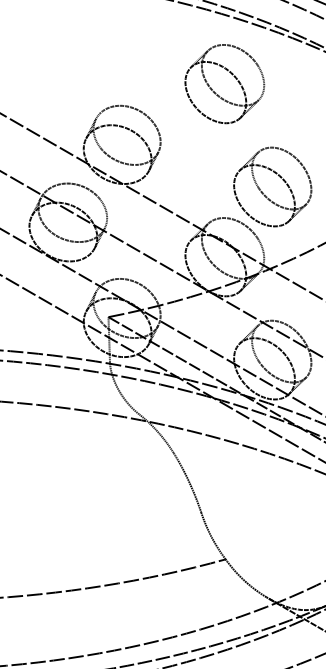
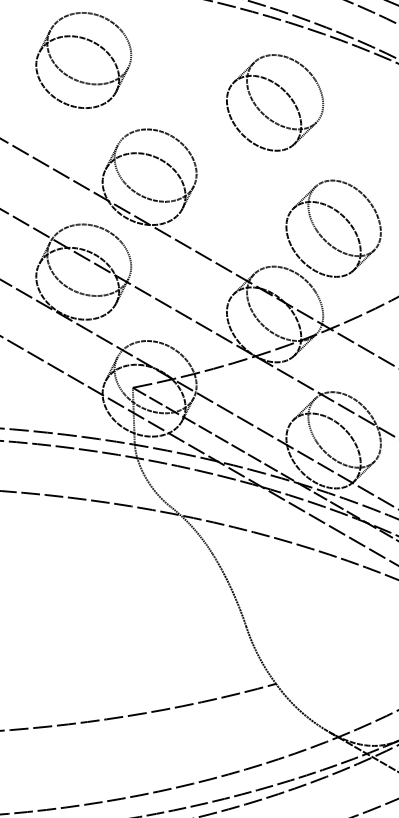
part: (74, 34) -> (91, 42), added

